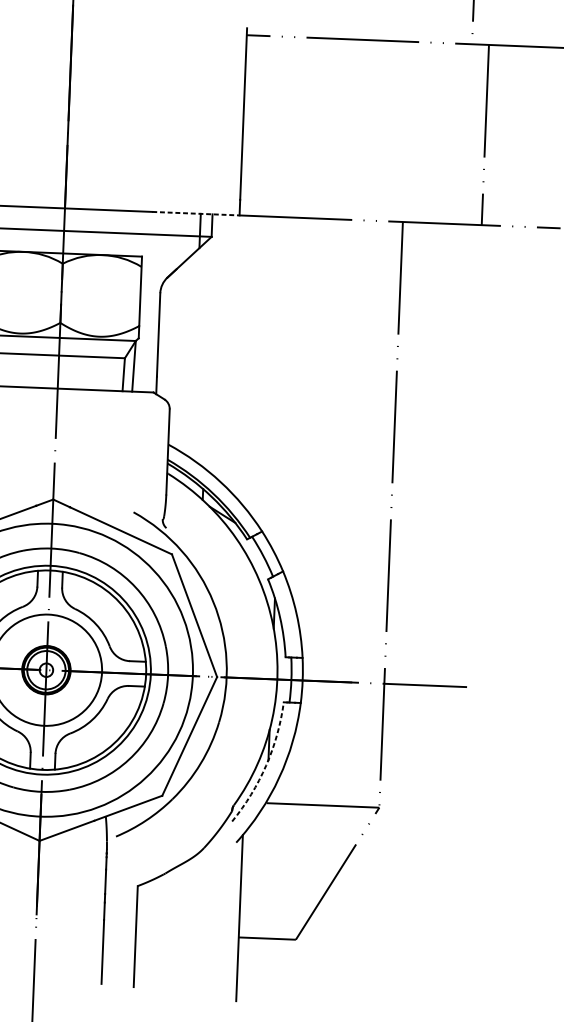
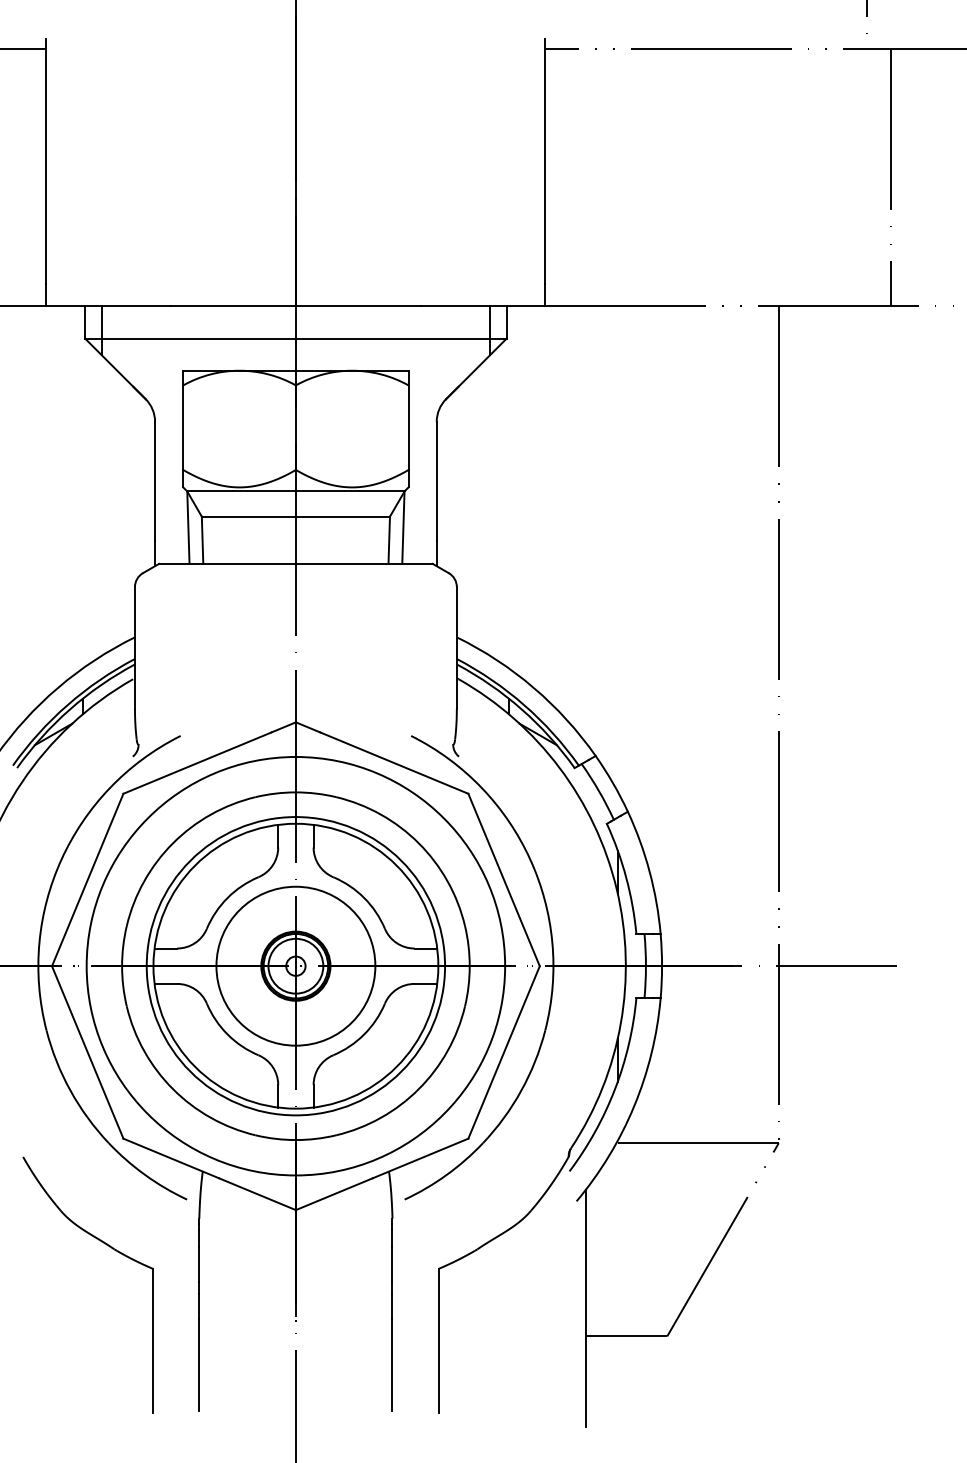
line: (196, 213) -> (483, 306), dashed -> solid
arc: (265, 765) -> (614, 1089), dashed -> solid

